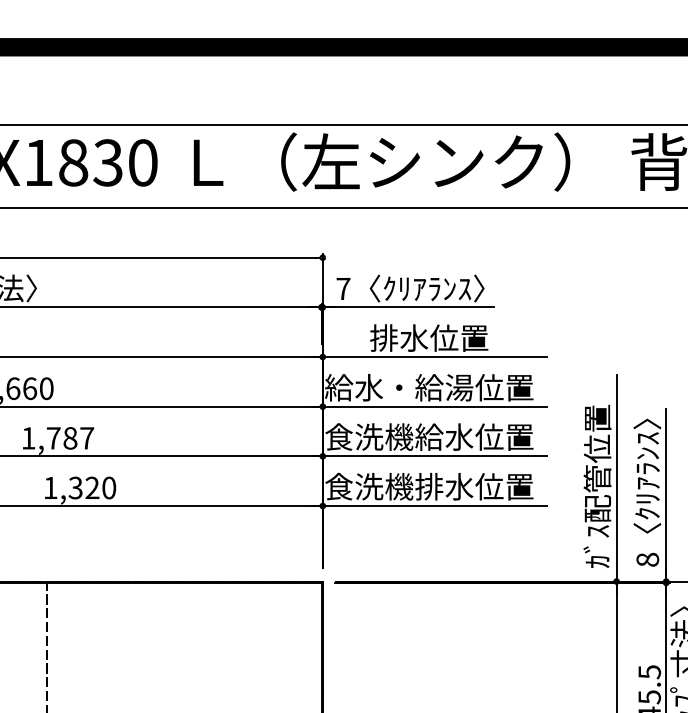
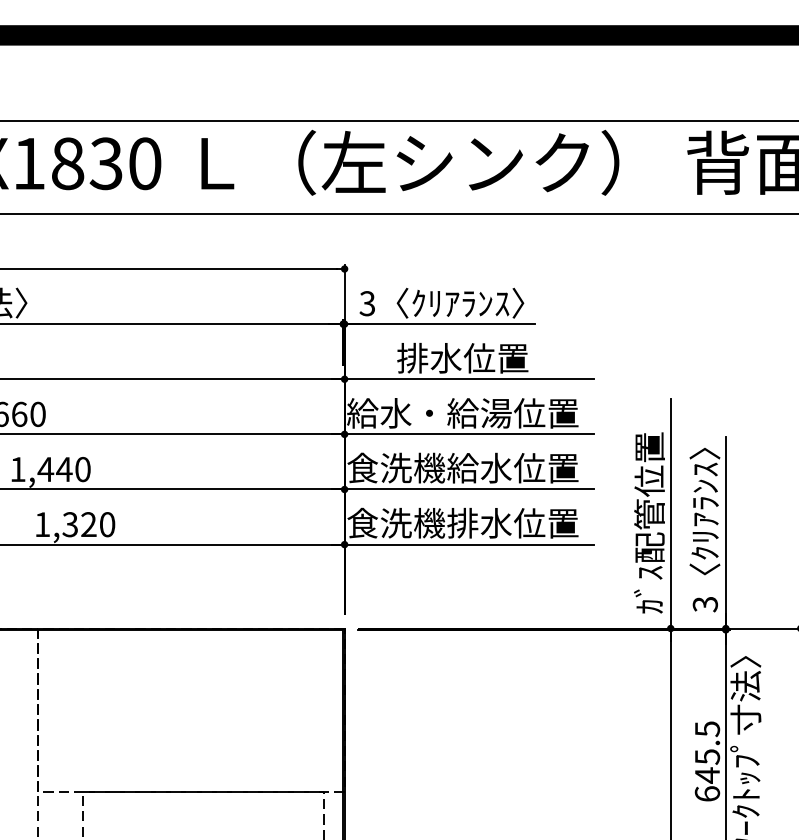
text: (343, 288) -> (367, 303), 7 -> 3
text: (69, 438) -> (63, 469), 1,787 -> 1,440
text: (646, 559) -> (704, 604), 8 -> 3

